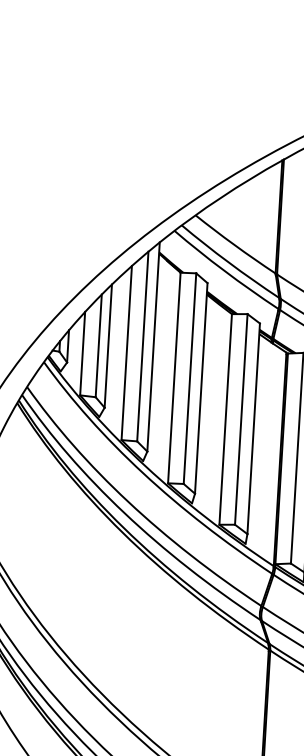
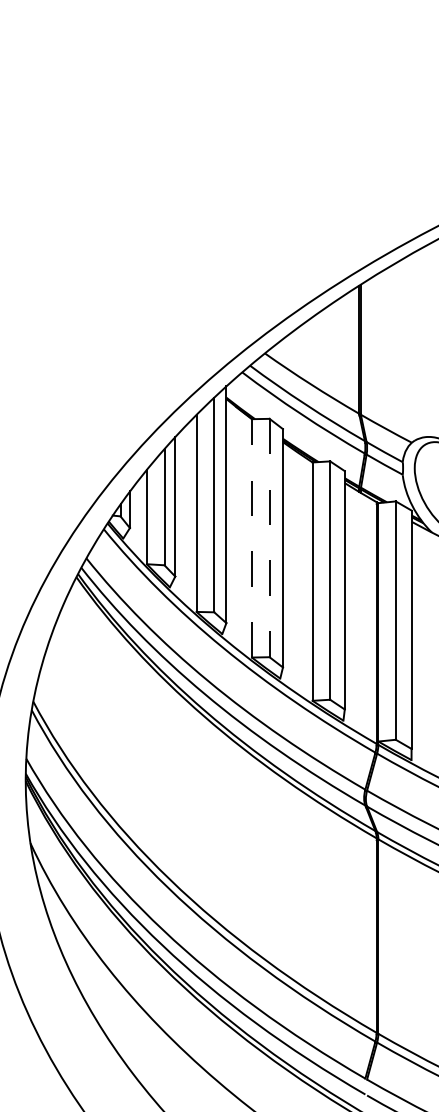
line: (174, 377) -> (251, 537), solid -> dashed
line: (189, 379) -> (269, 538), solid -> dashed

